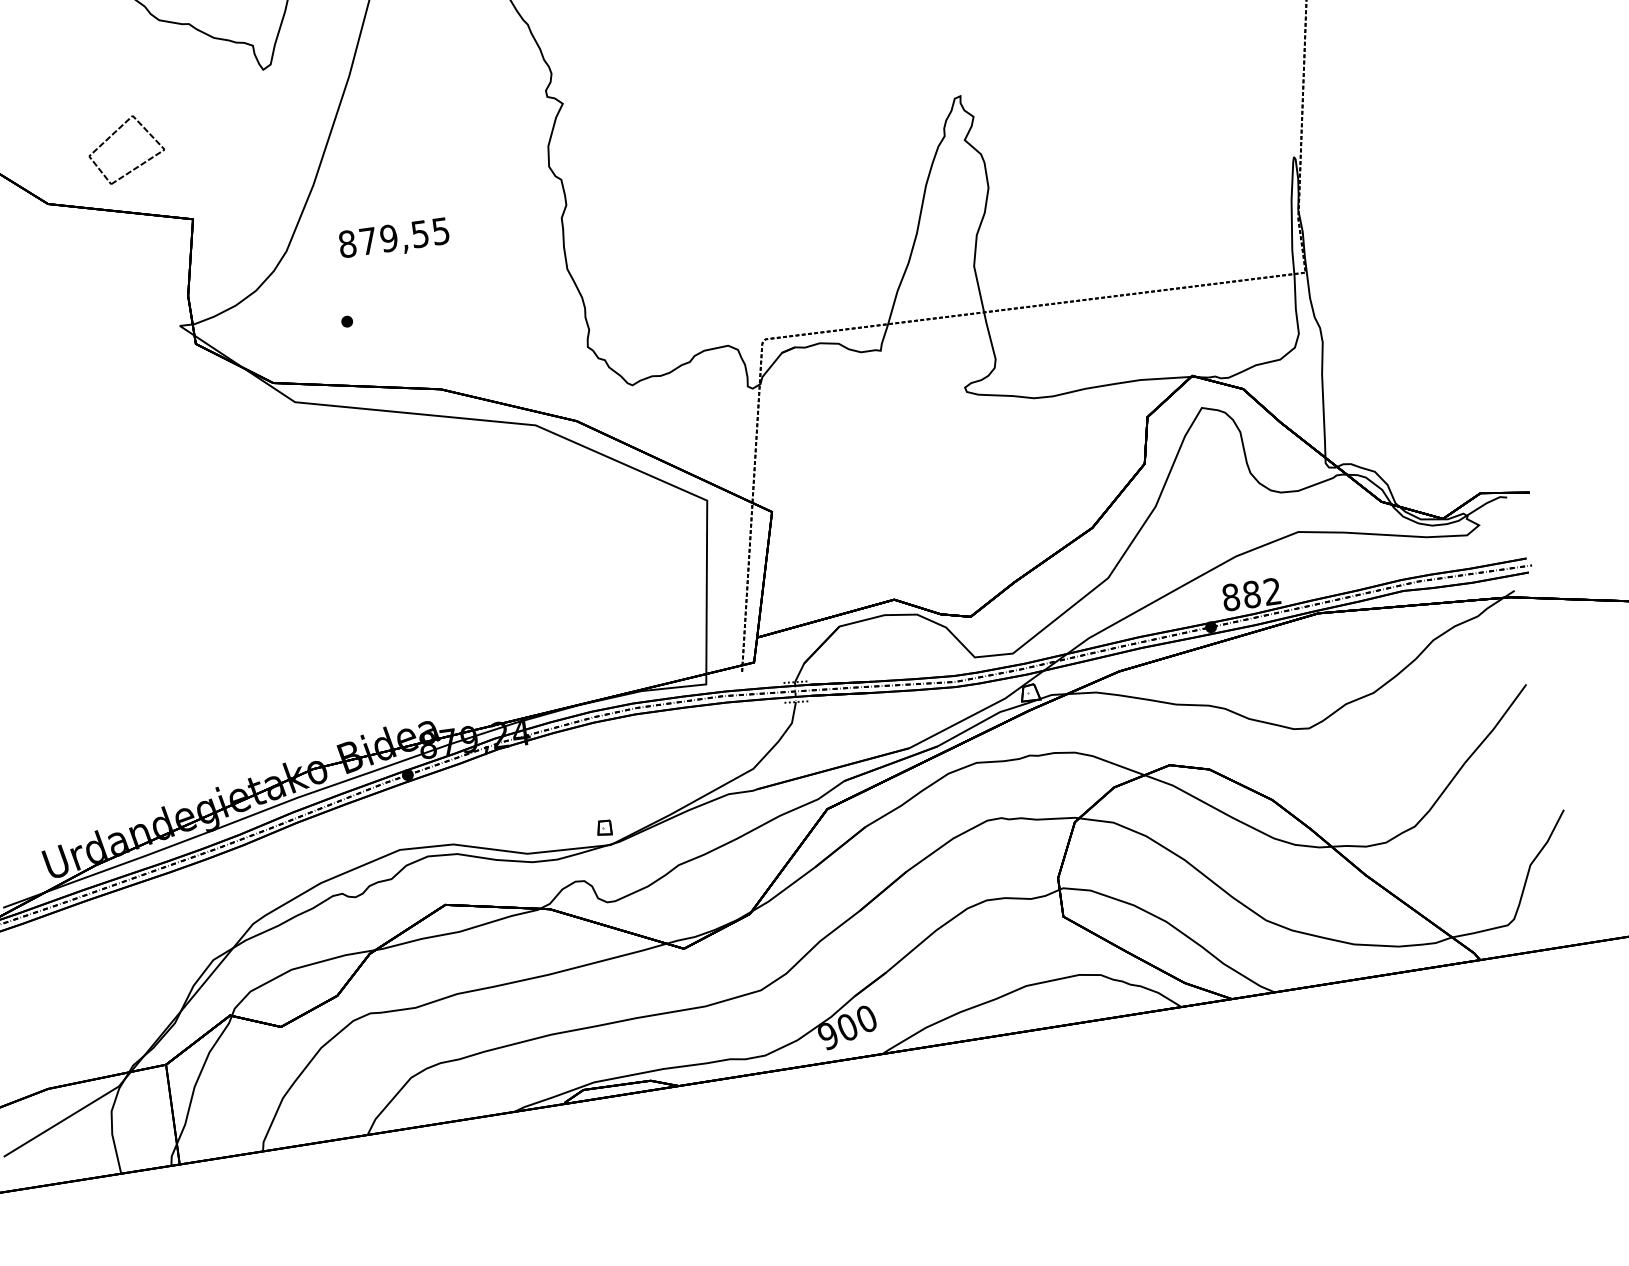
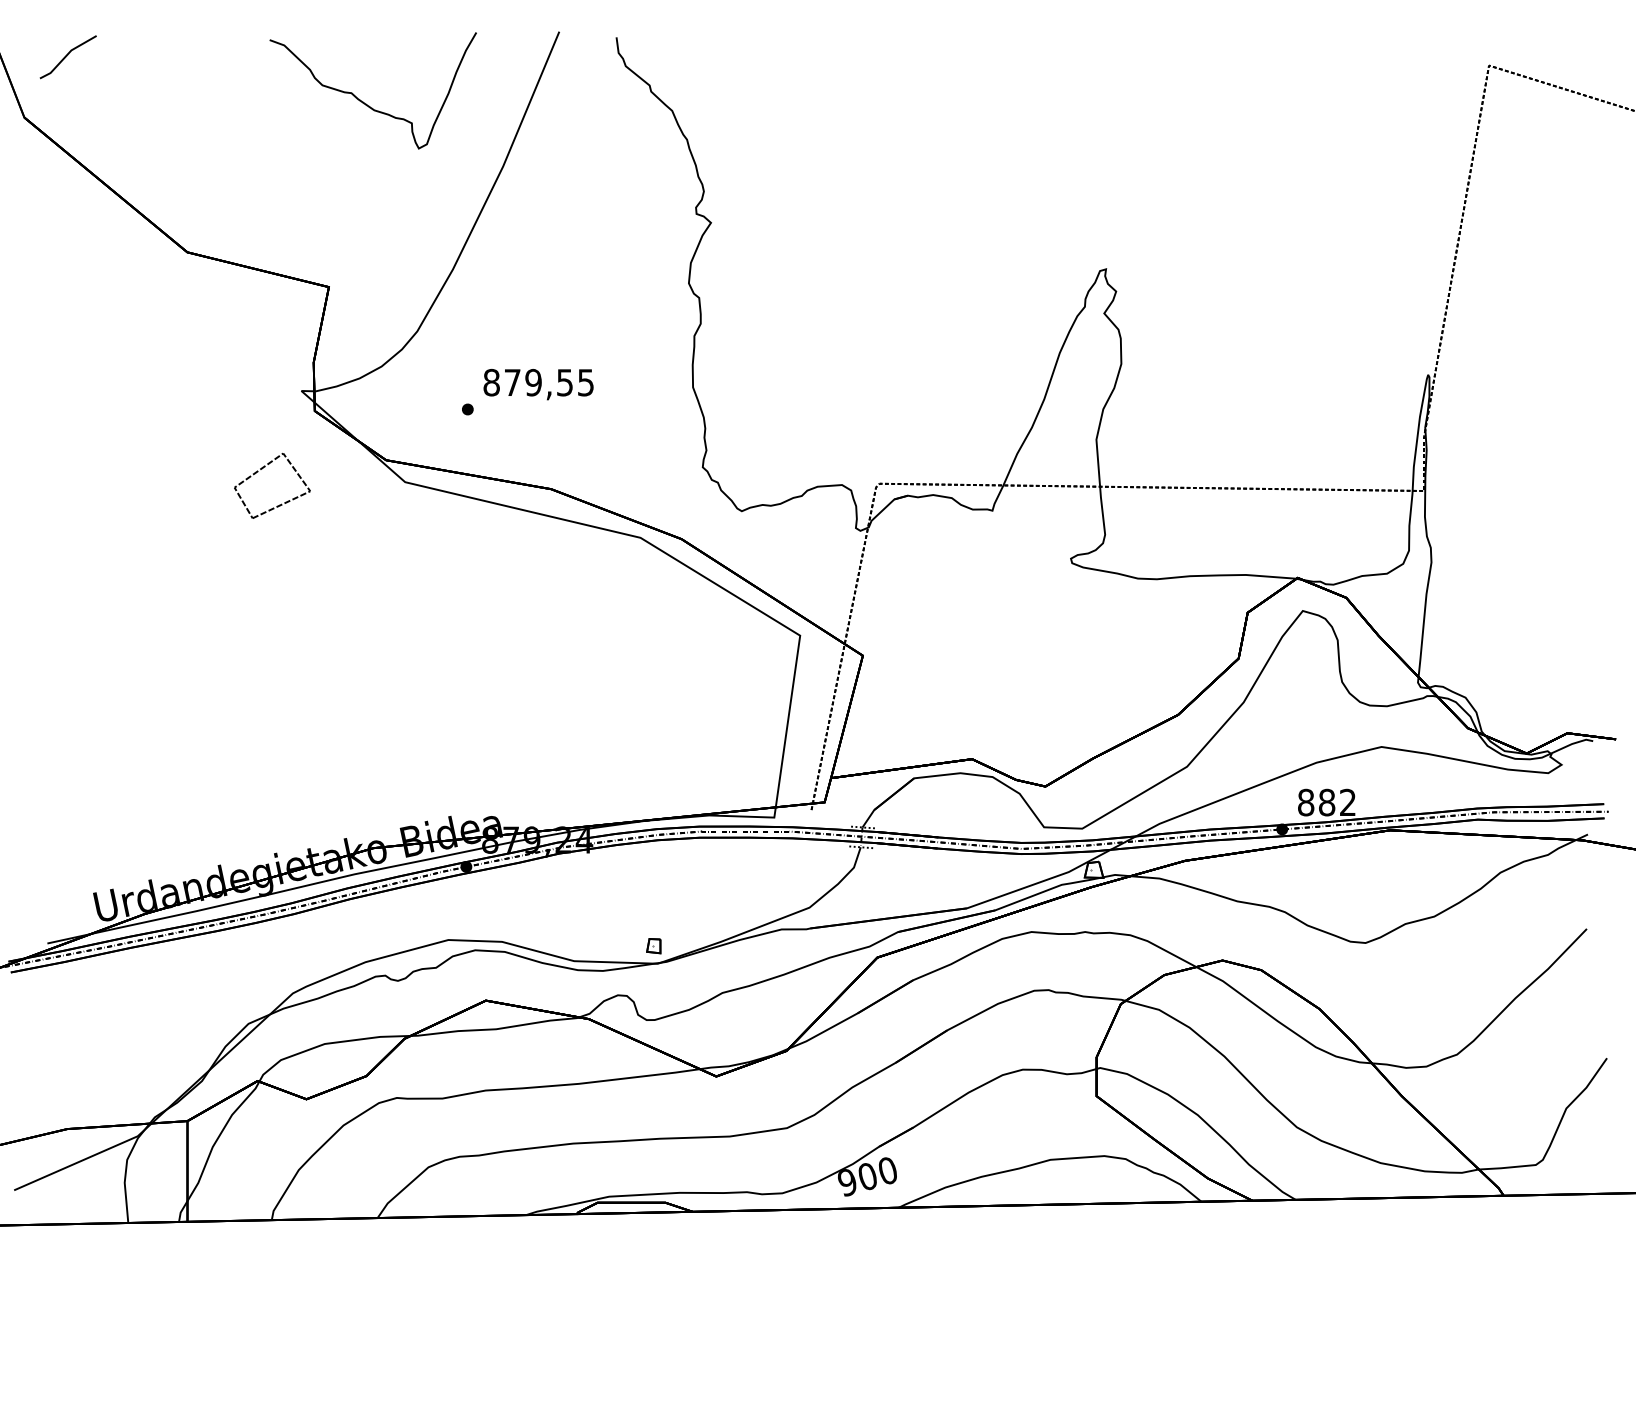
part: (114, 134) -> (262, 469), moved
text: (394, 239) -> (538, 384), moved

